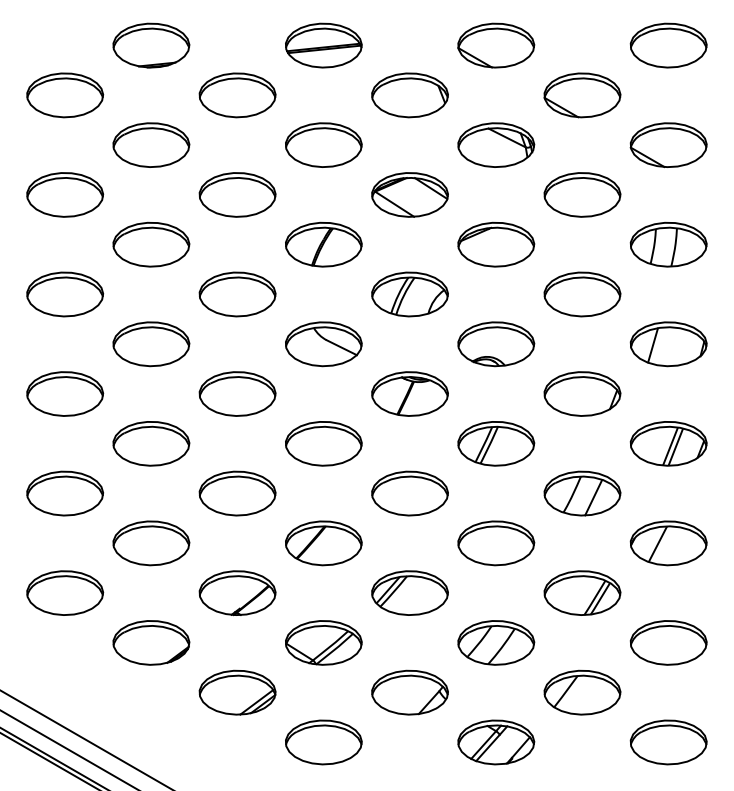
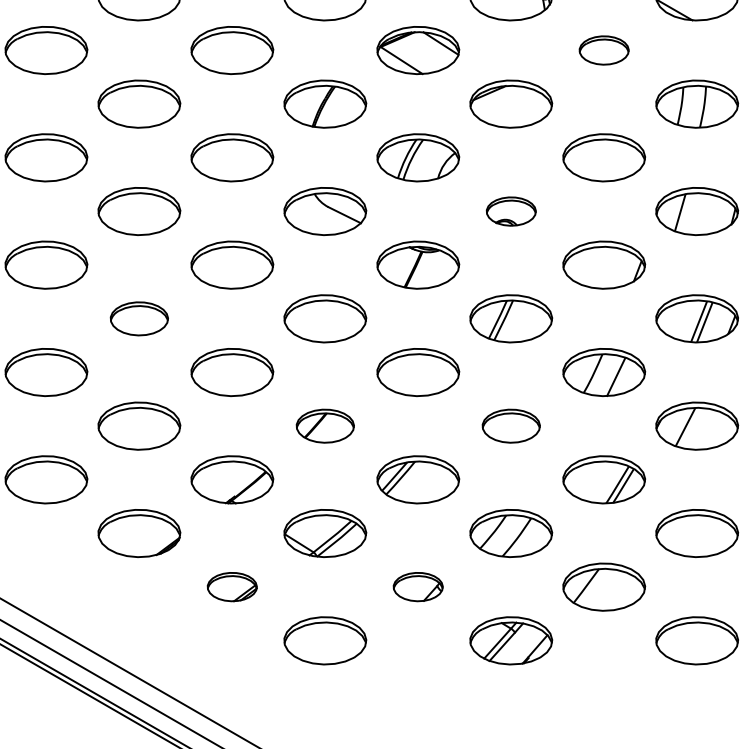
part: (582, 194) -> (604, 50), size x0.6
part: (496, 344) -> (511, 211), size x0.6
part: (151, 443) -> (139, 318), size x0.7
part: (323, 543) -> (324, 426), size x0.7
part: (496, 543) -> (511, 426), size x0.7
part: (237, 692) -> (232, 586), size x0.6
part: (409, 692) -> (417, 586), size x0.6

